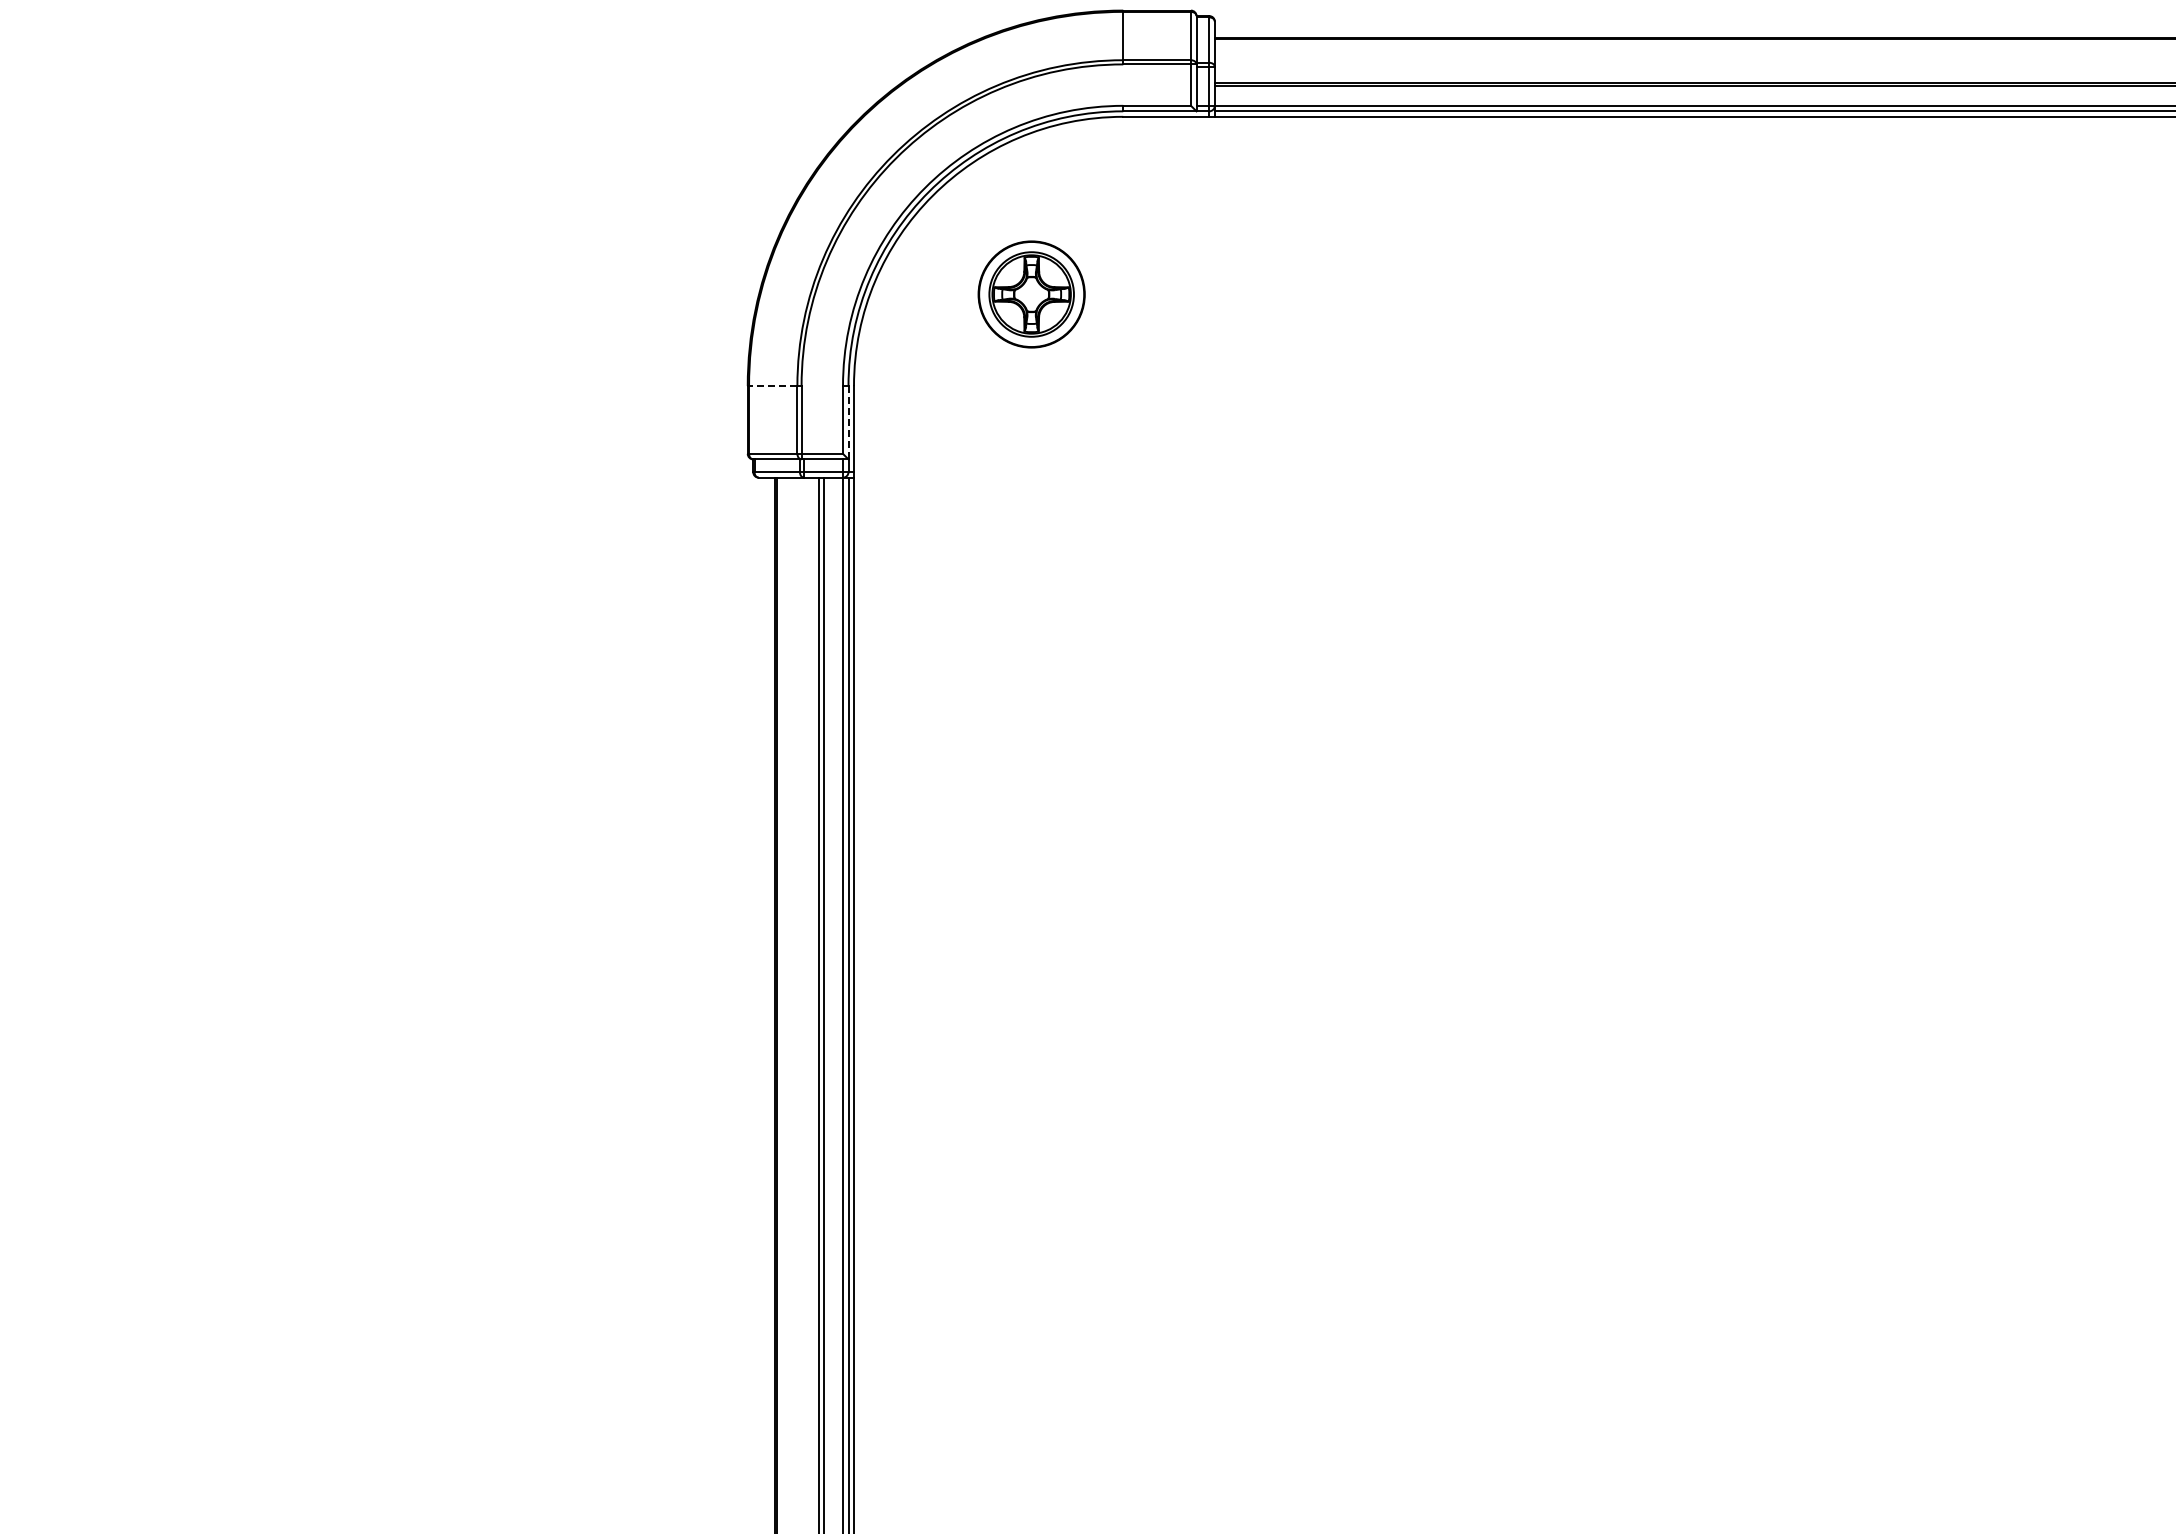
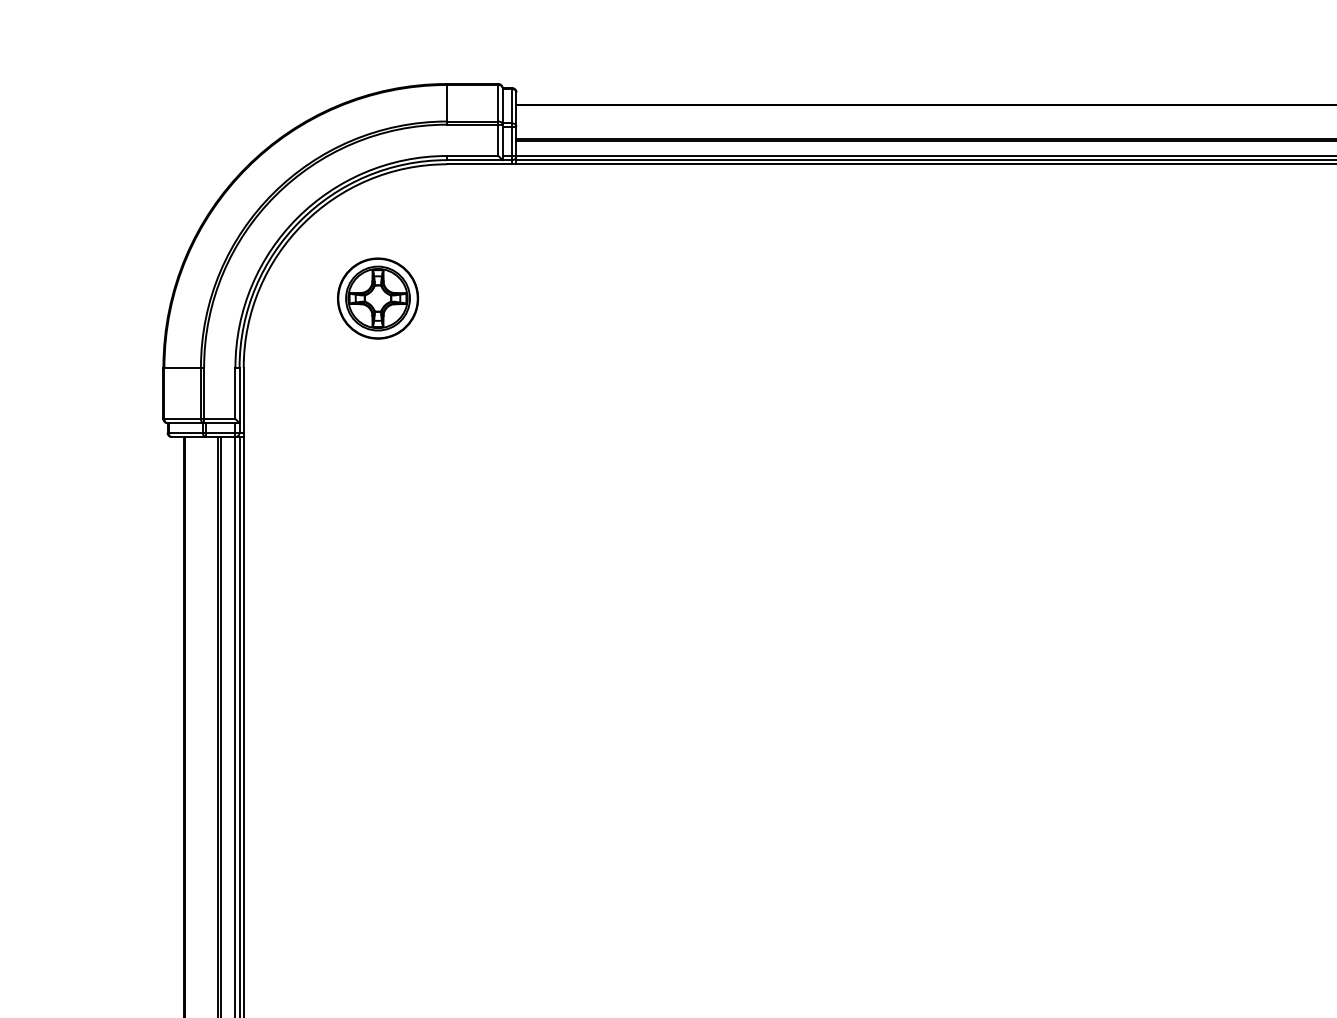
line: (772, 386) -> (182, 368), dashed -> solid
line: (848, 422) -> (239, 395), dashed -> solid

